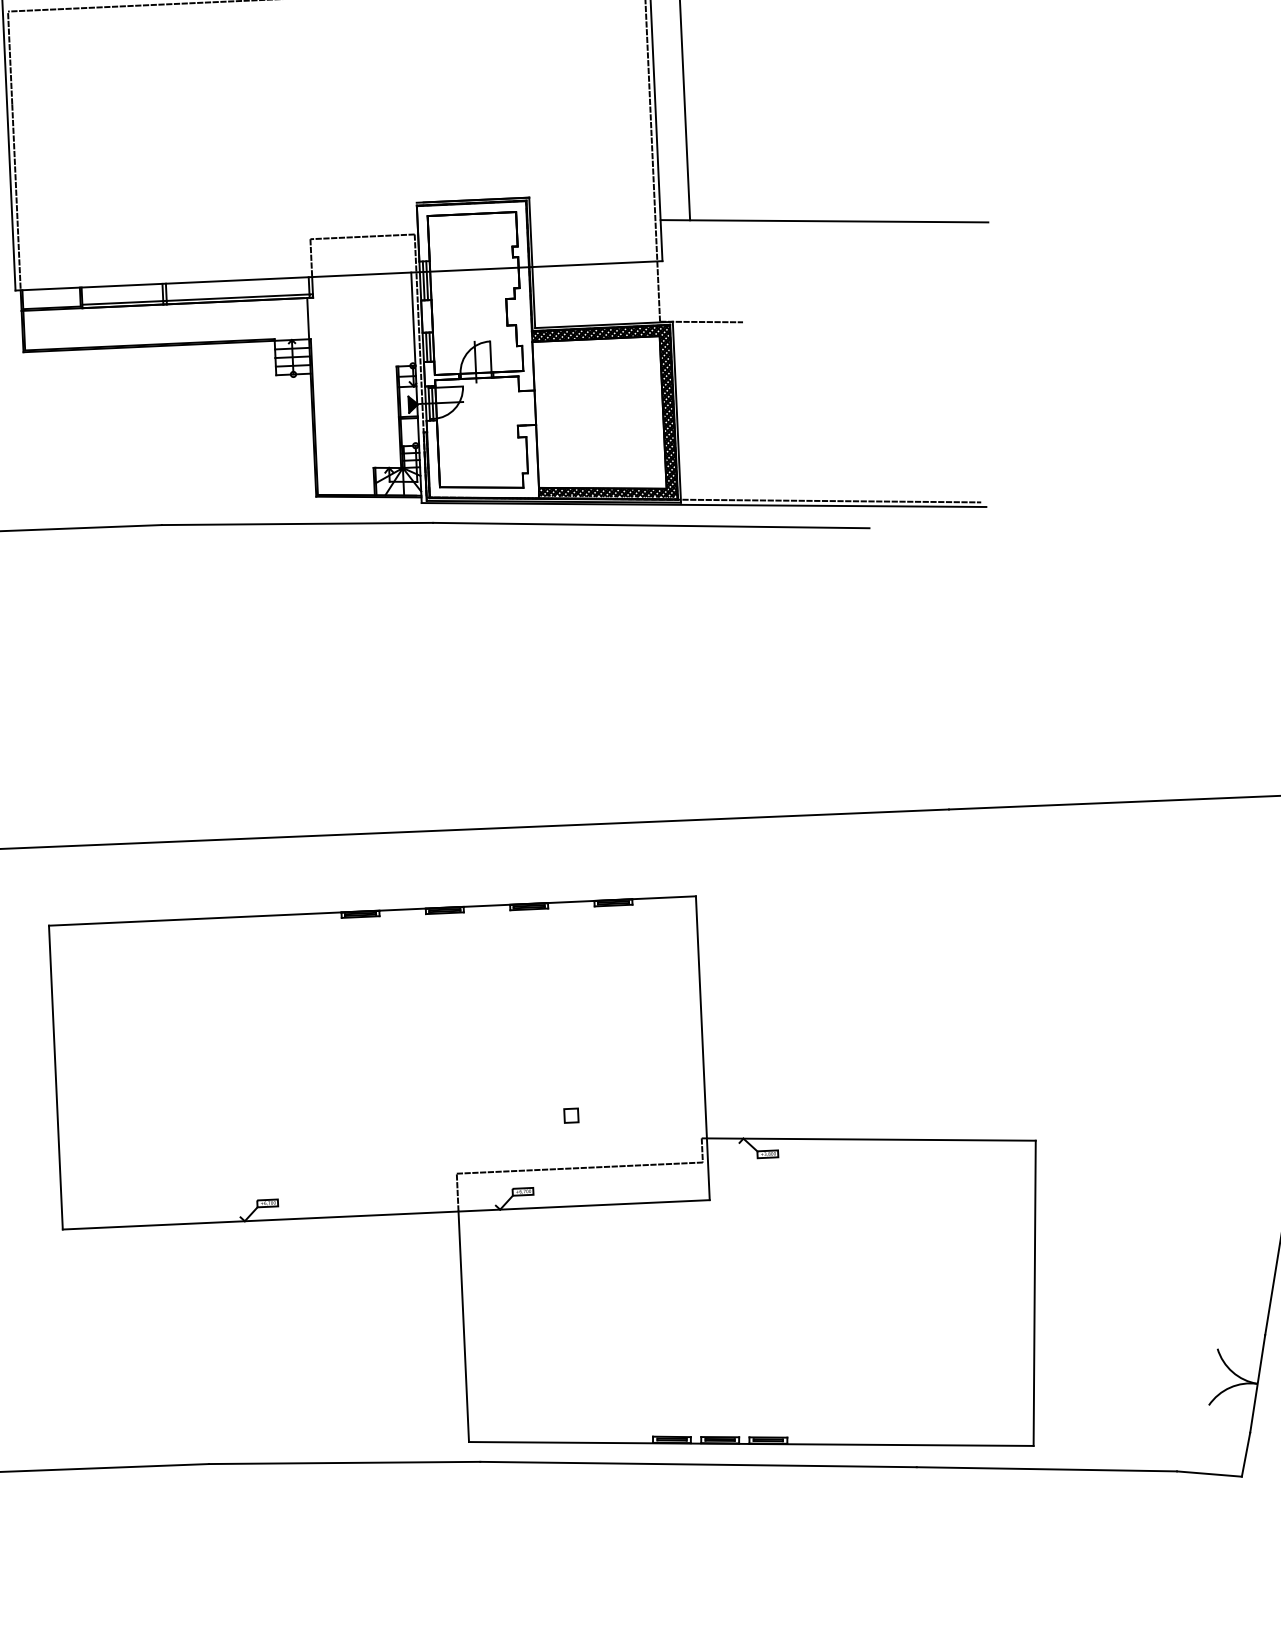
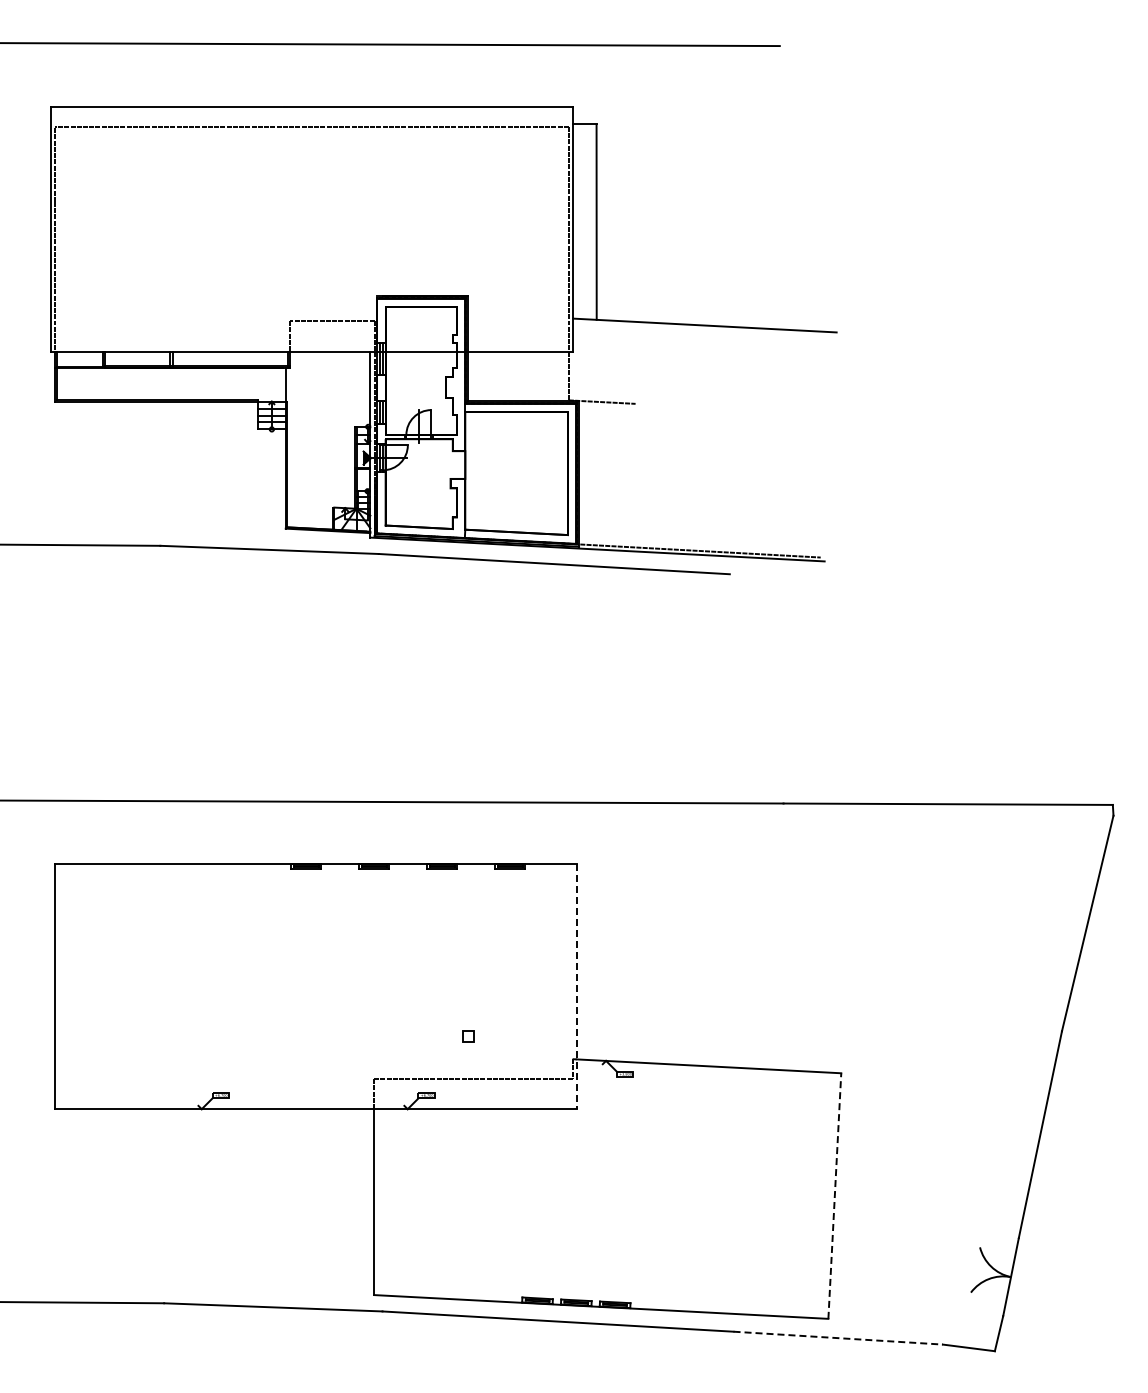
hatch: (604, 413) -> (520, 472), removed
line: (702, 1048) -> (576, 986), solid -> dashed
line: (1034, 1293) -> (834, 1196), solid -> dashed
line: (1047, 1469) -> (838, 1338), solid -> dashed

